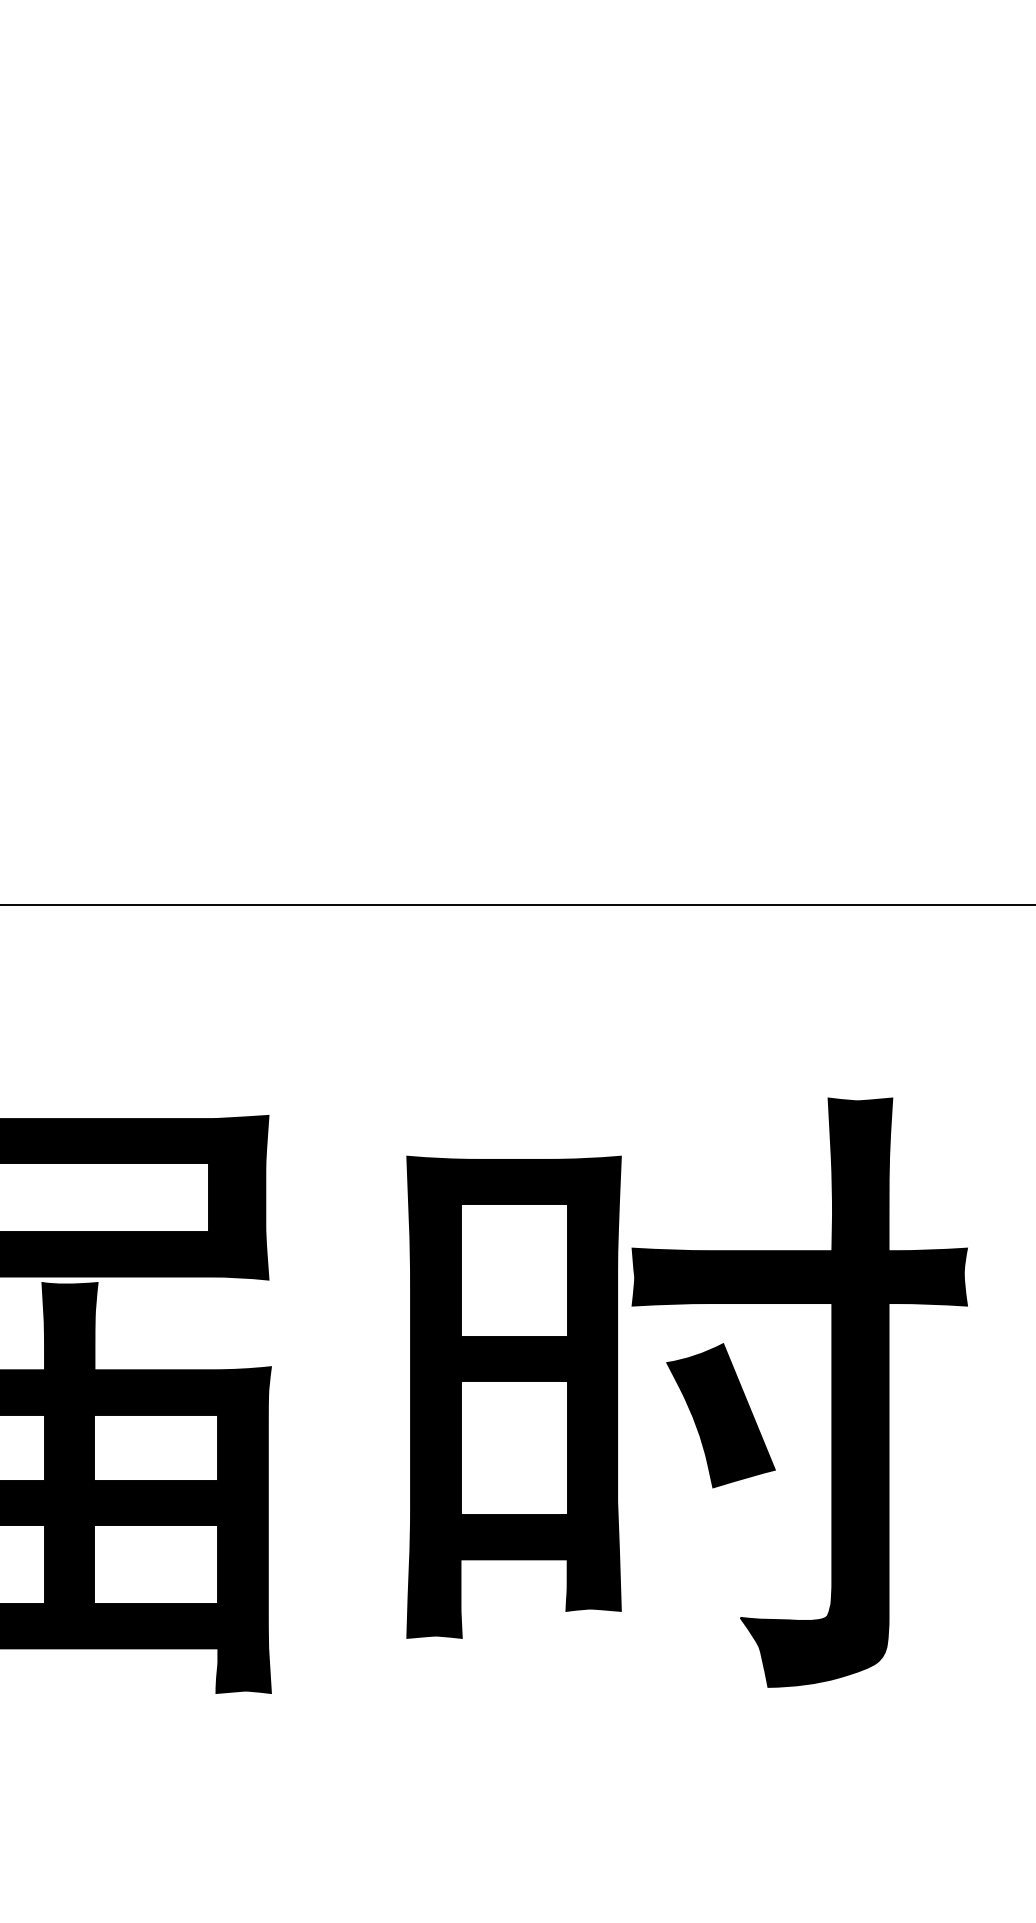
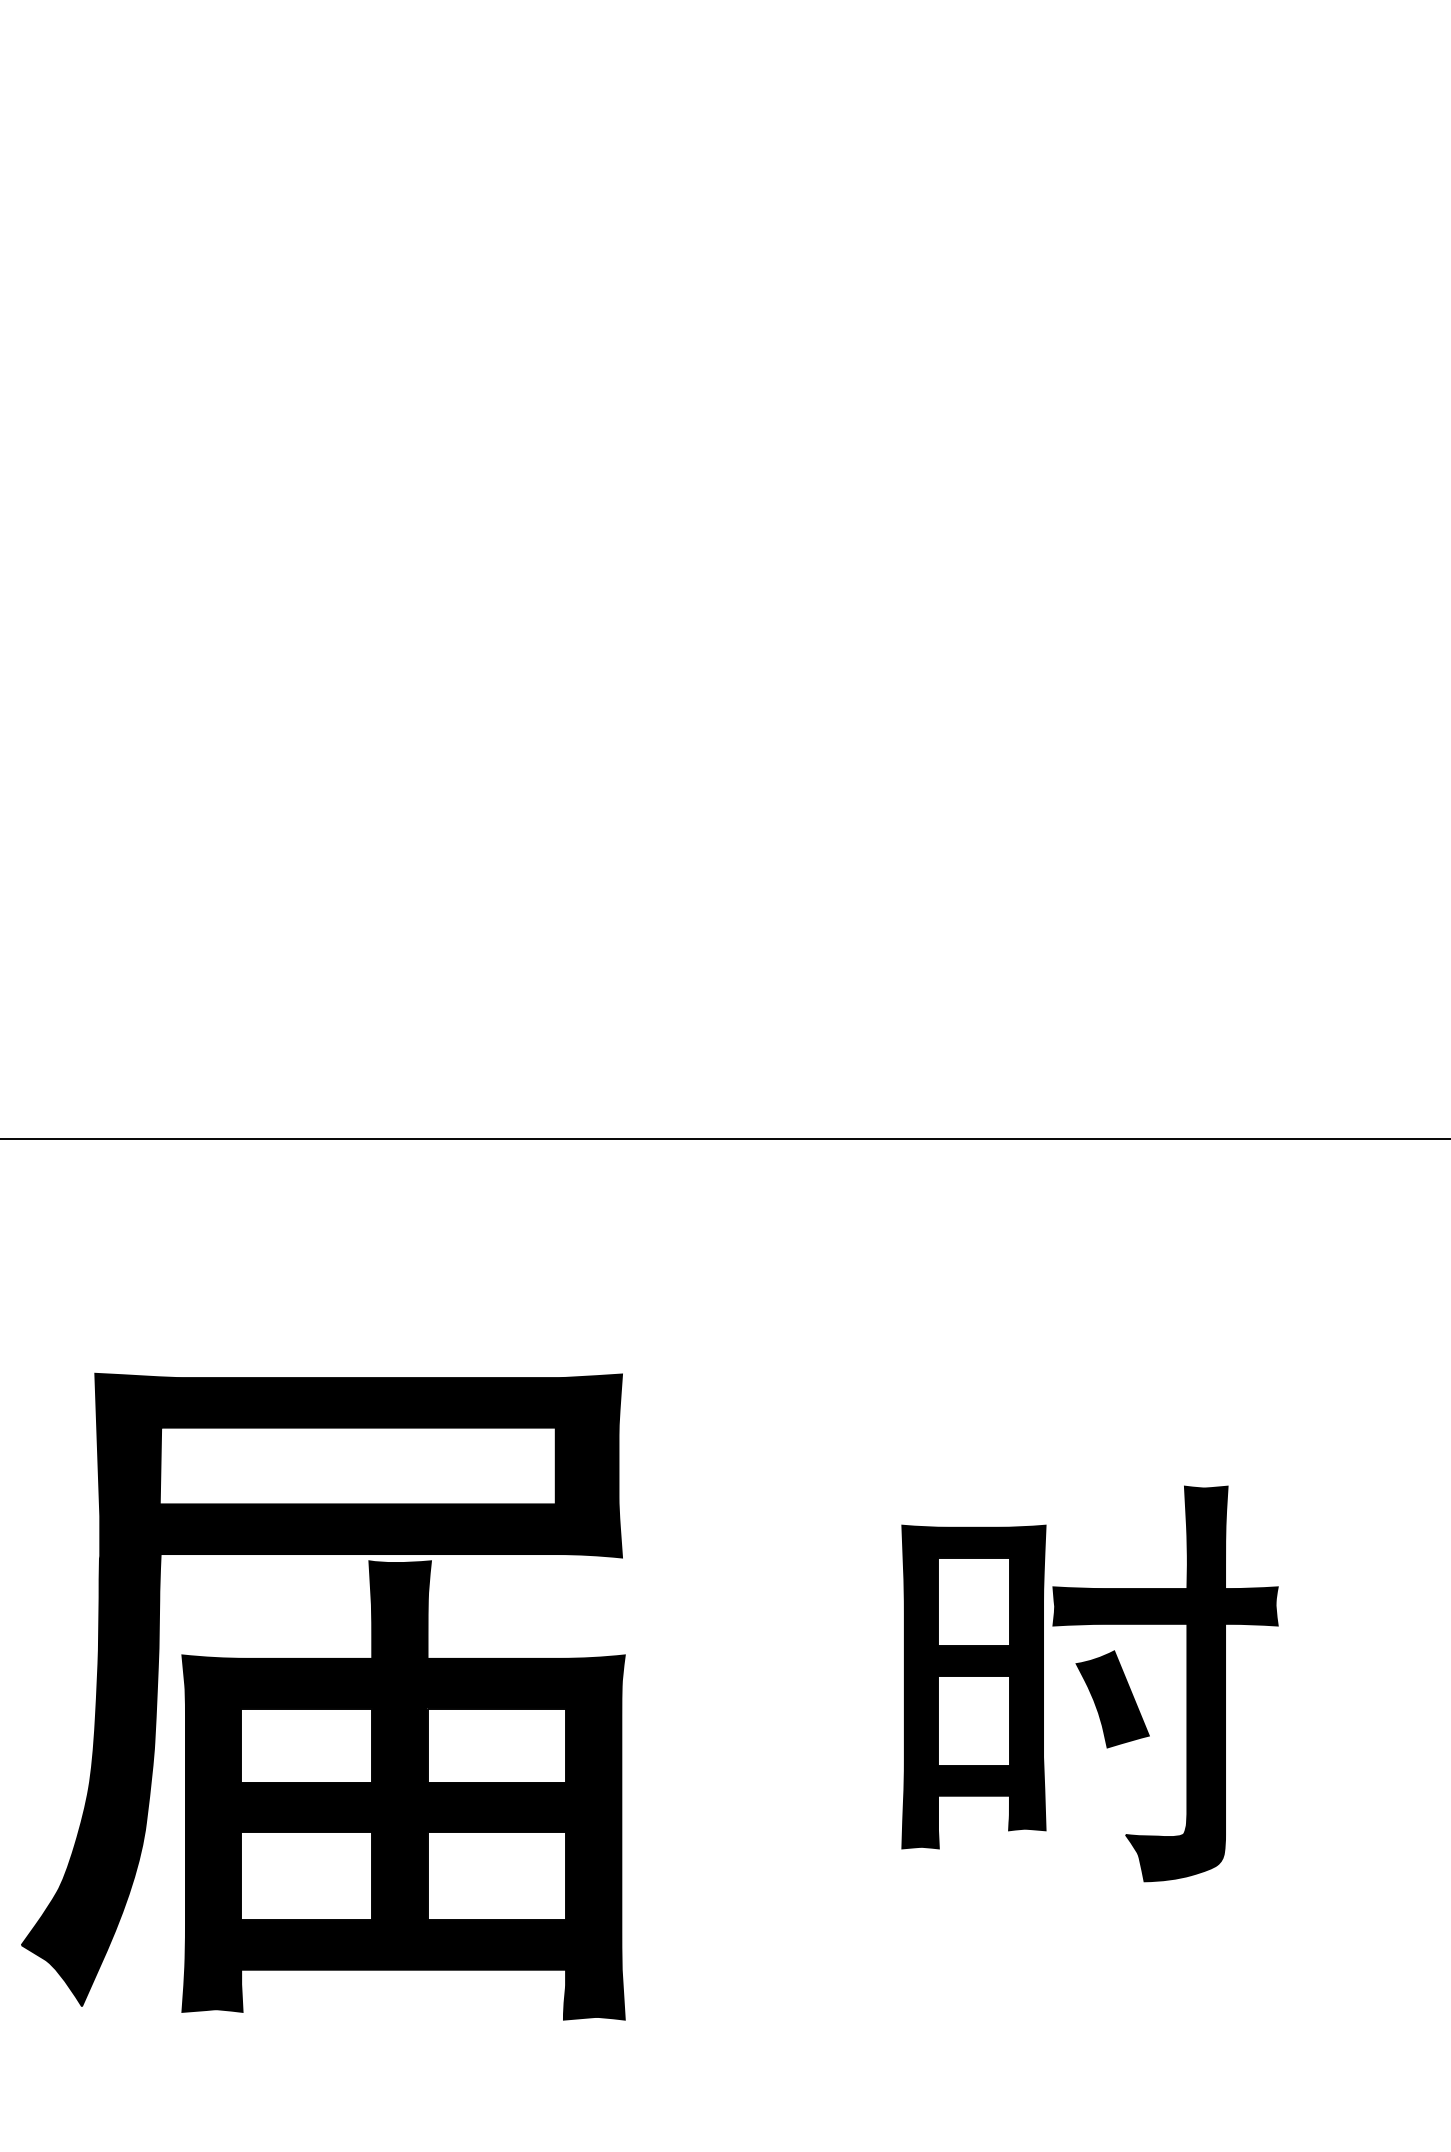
part: (686, 1392) -> (1089, 1683), size x0.6

